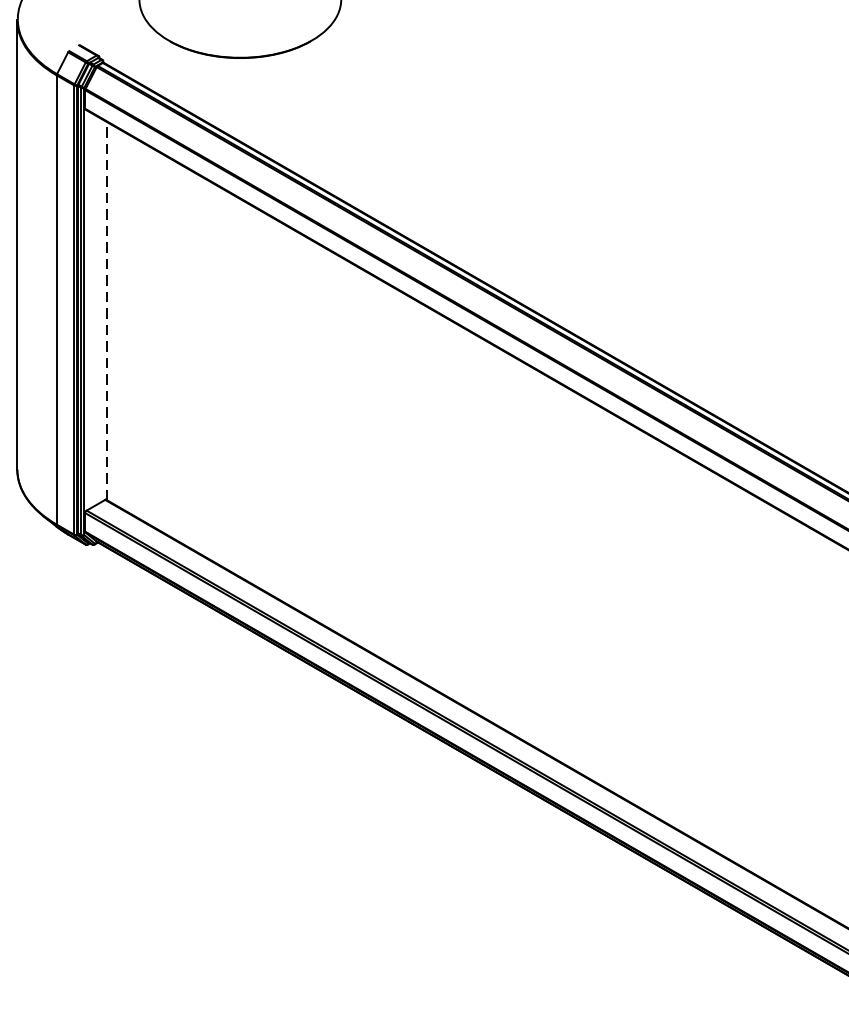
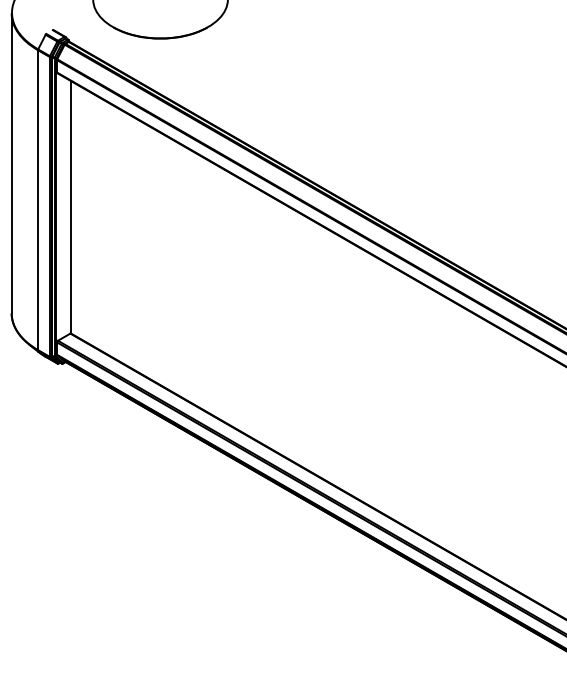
line: (106, 309) -> (71, 206), dashed -> solid

